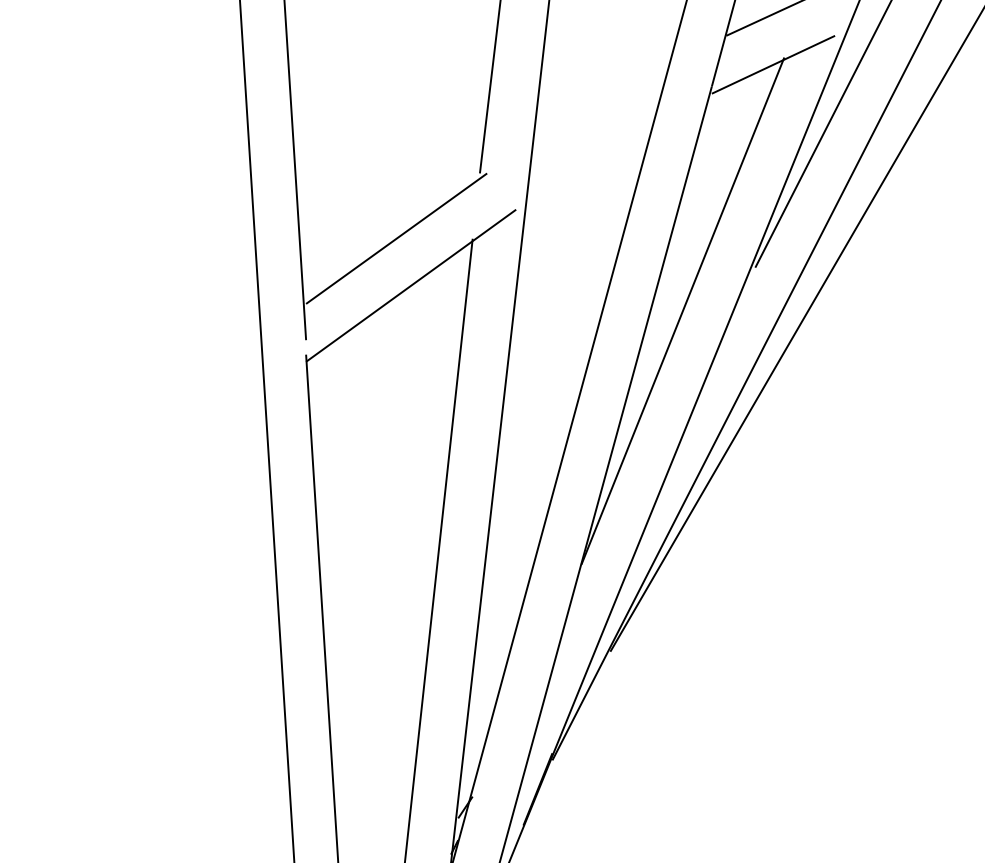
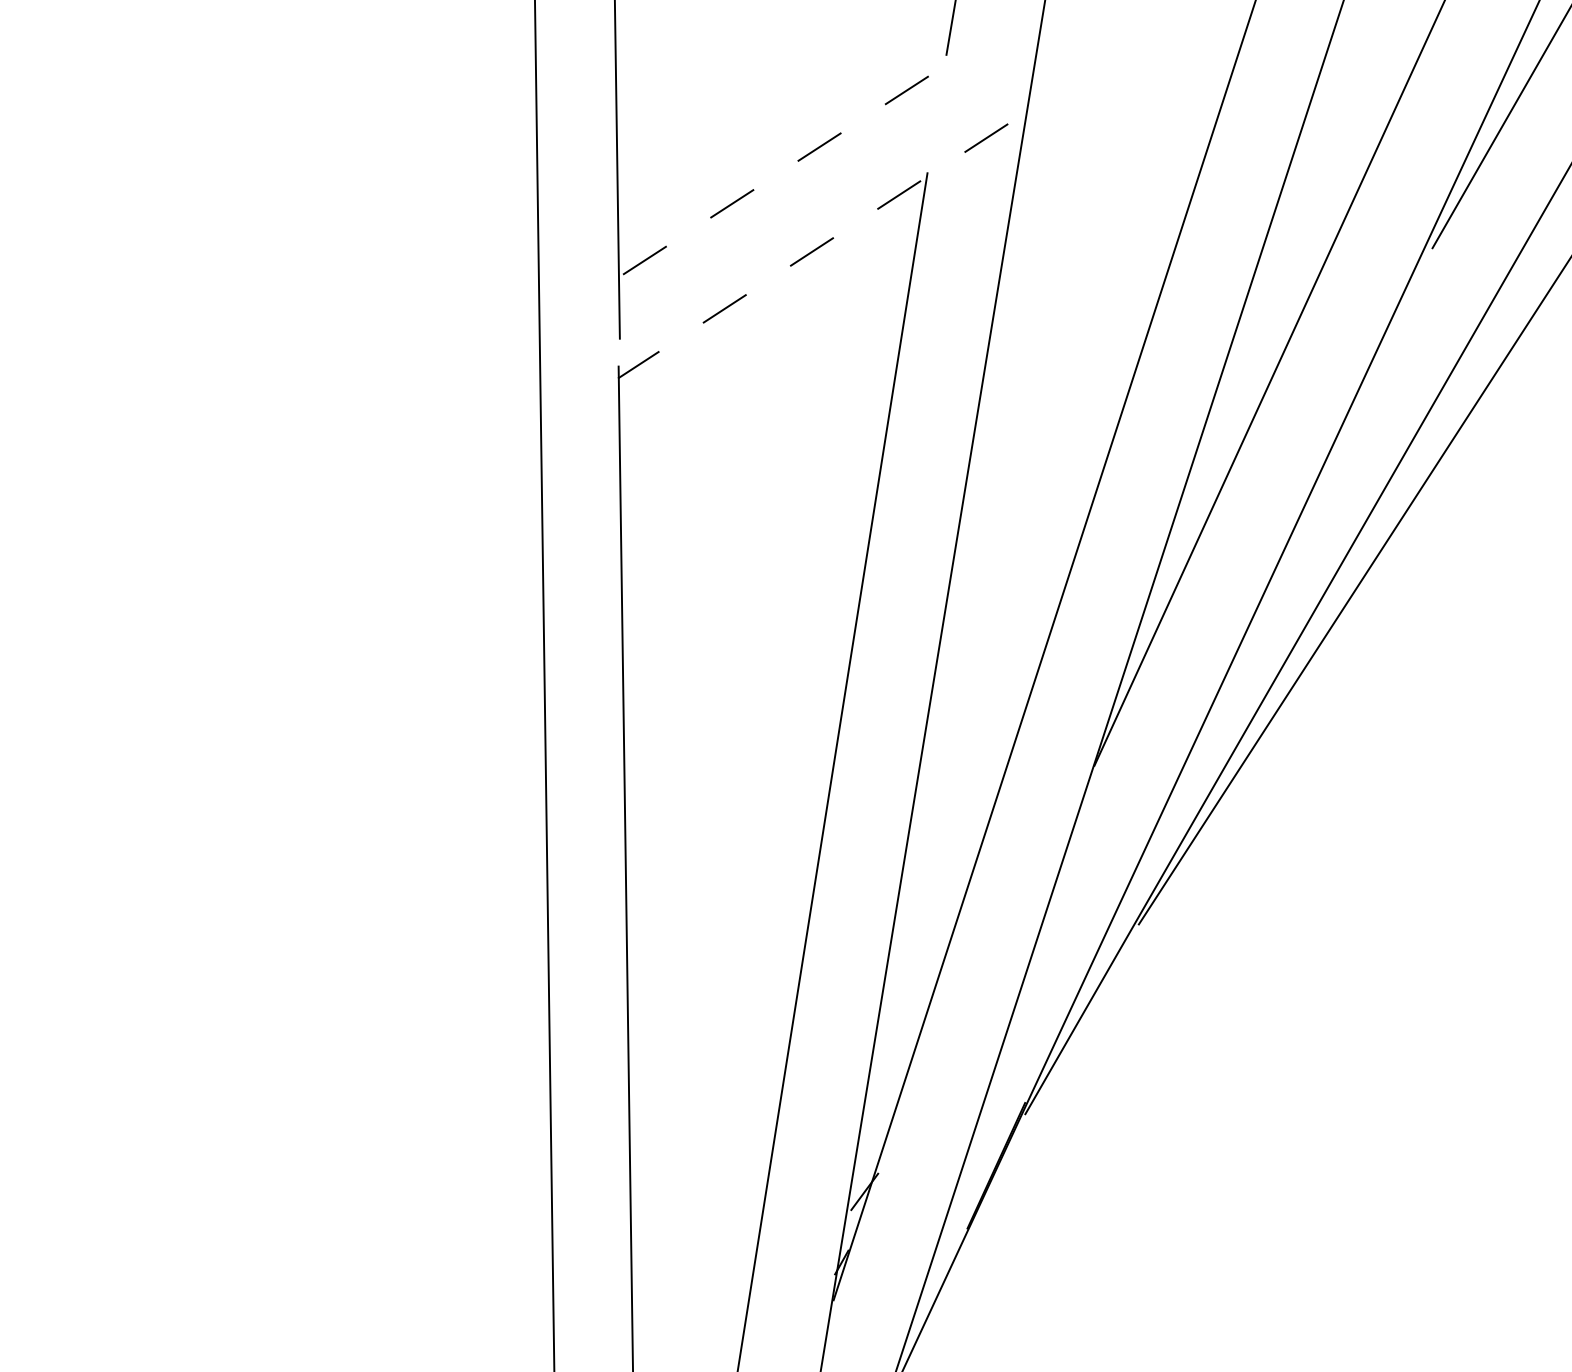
line: (396, 238) -> (790, 165), solid -> dashed
line: (411, 285) -> (813, 250), solid -> dashed

